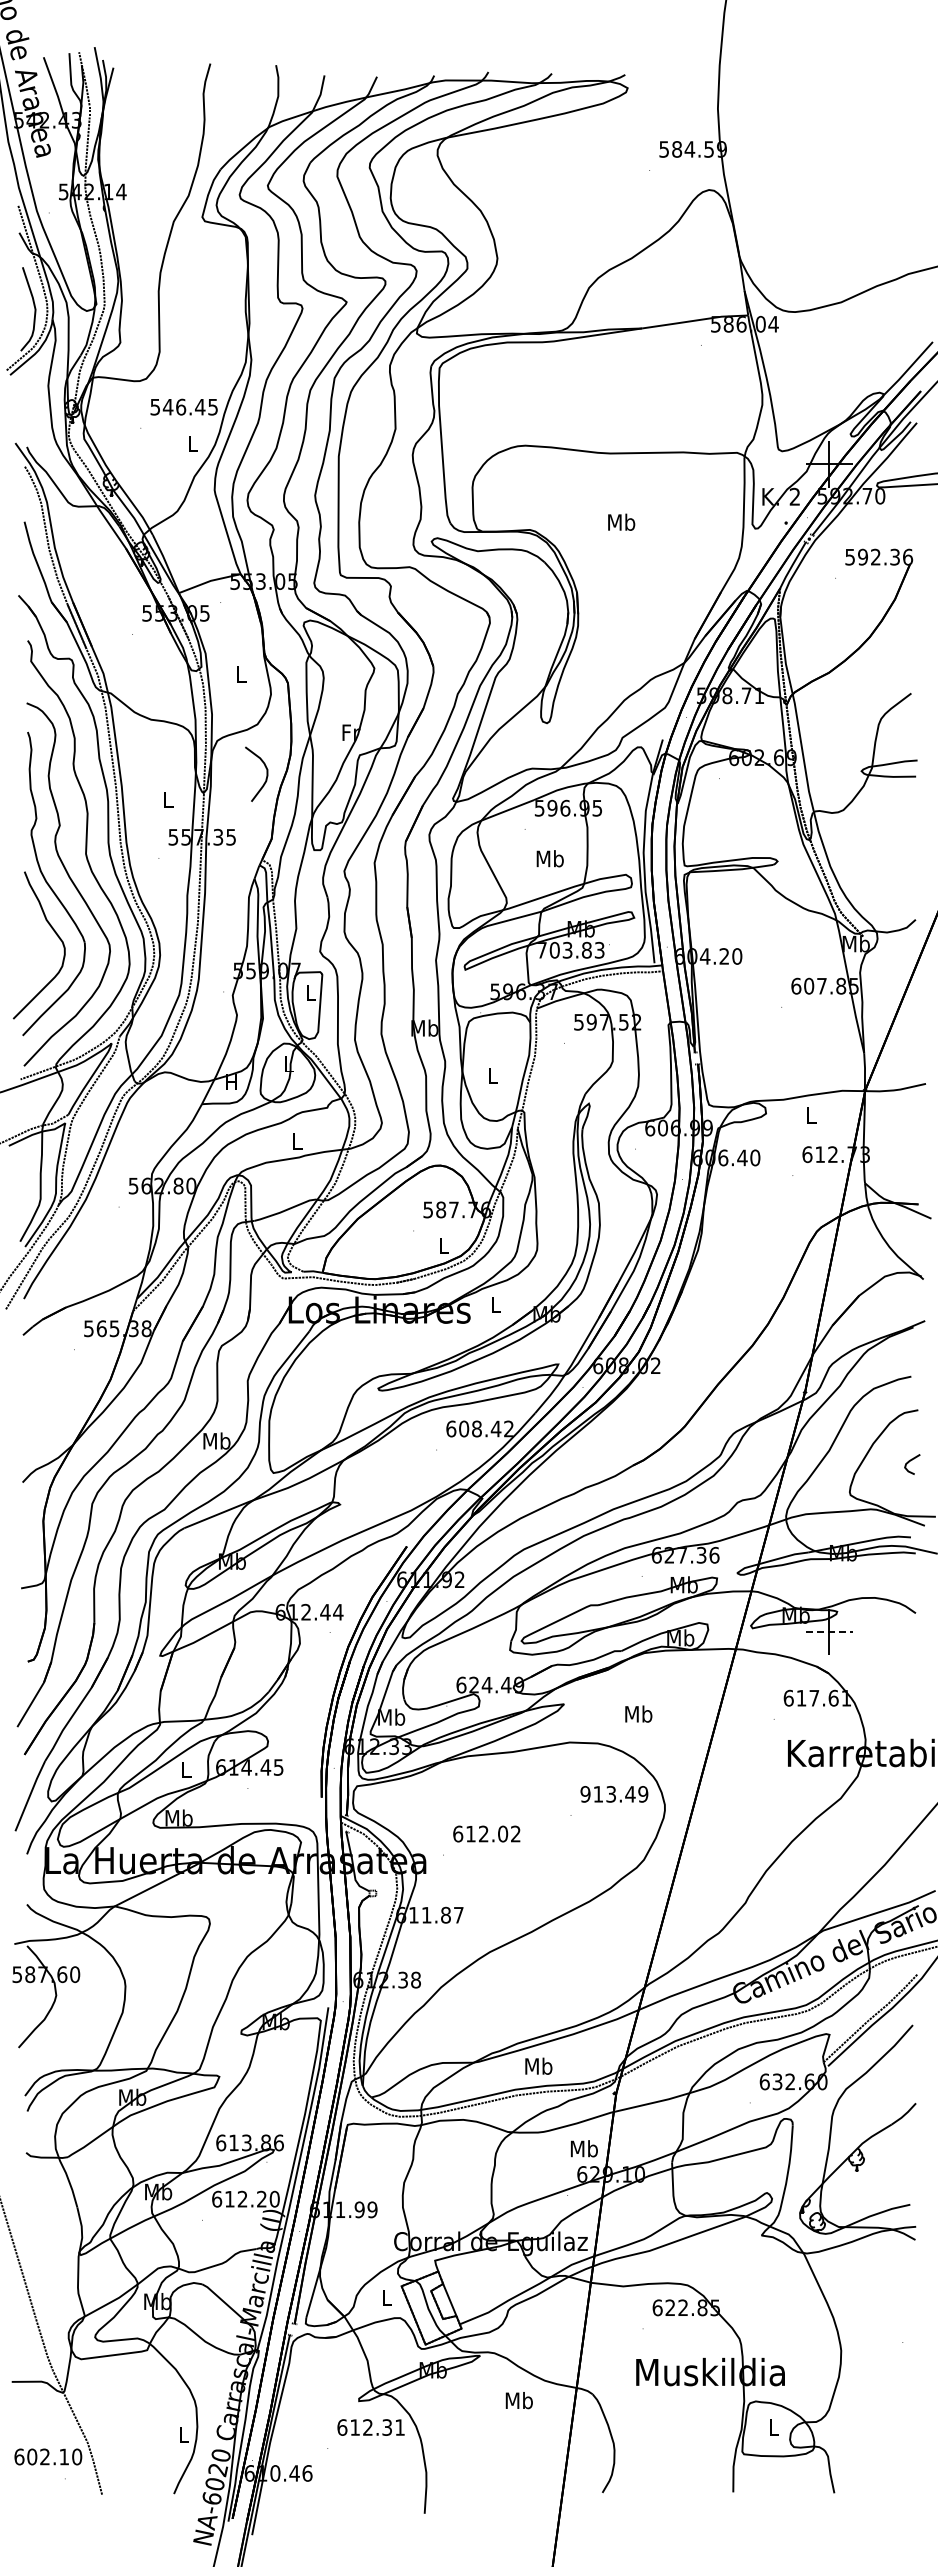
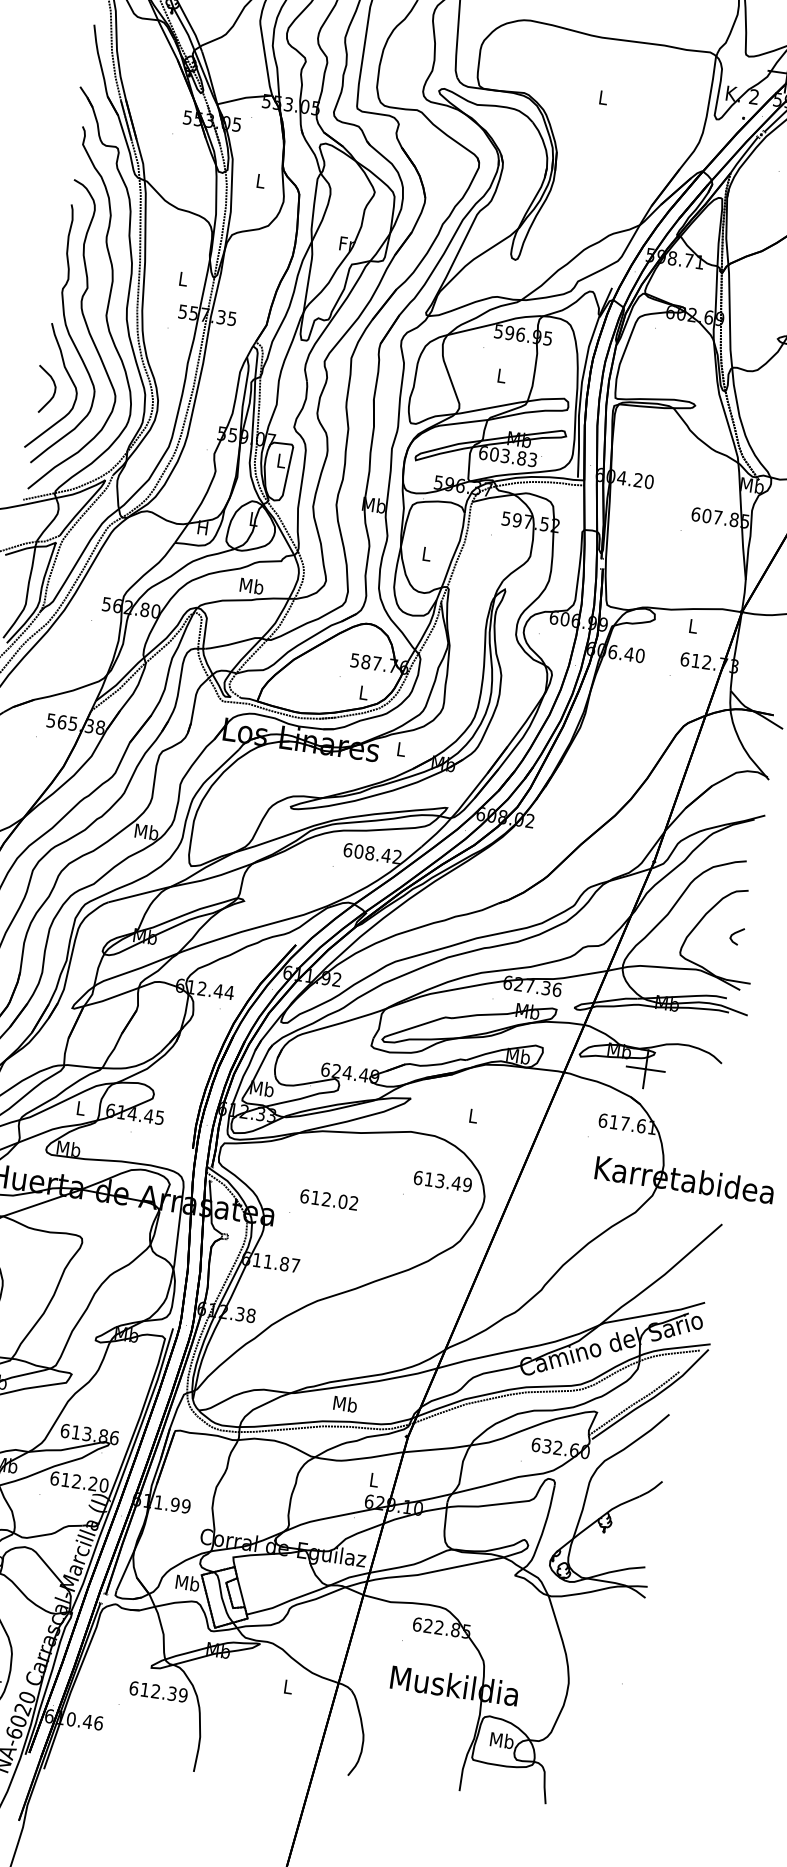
text: (621, 521) -> (603, 96), Mb -> L
curve: (266, 773) -> (54, 390), moved
text: (549, 858) -> (501, 375), Mb -> L
text: (542, 950) -> (483, 453), 703.83 -> 603.83
text: (297, 1140) -> (251, 585), L -> Mb
line: (829, 1632) -> (645, 1069), dashed -> solid
text: (638, 1713) -> (473, 1115), Mb -> L
text: (585, 1794) -> (418, 1178), 913.49 -> 613.49
text: (583, 2148) -> (373, 1479), Mb -> L
text: (386, 2297) -> (187, 1582), L -> Mb
text: (518, 2400) -> (287, 1686), Mb -> L
text: (773, 2426) -> (501, 1739), L -> Mb
text: (400, 2427) -> (183, 1695), 612.31 -> 612.39

